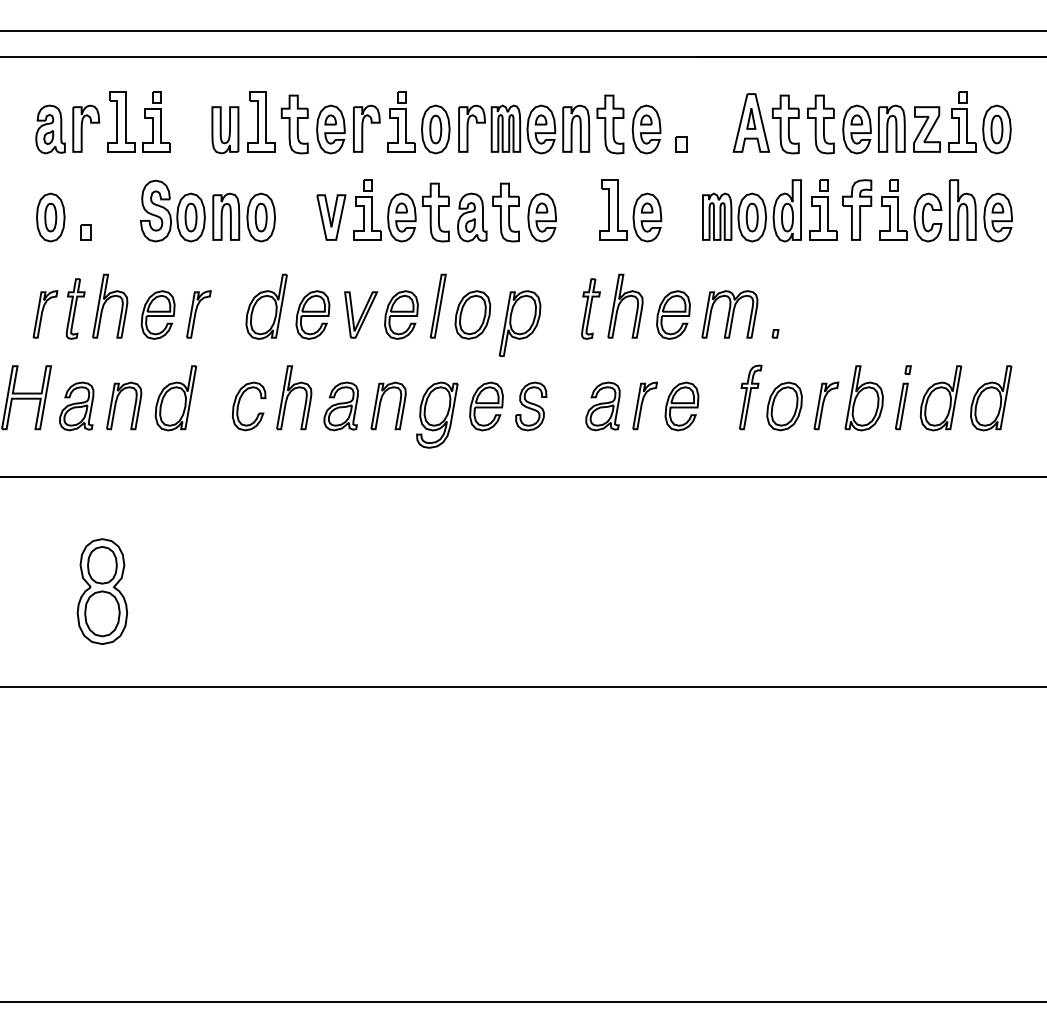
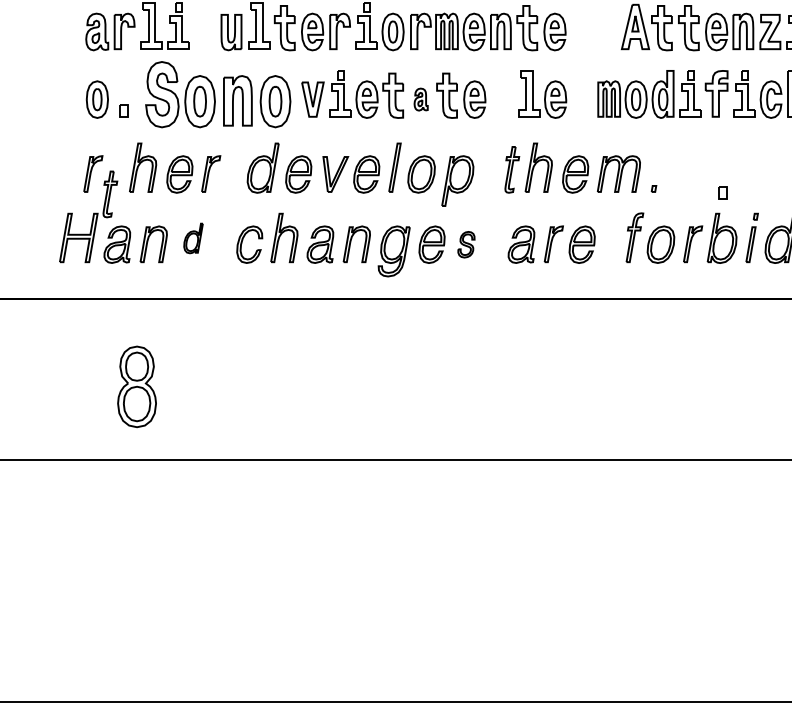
part: (681, 144) -> (723, 193), moved
part: (207, 210) -> (217, 94), size x1.4
part: (472, 217) -> (421, 99), size x0.6
part: (75, 308) -> (110, 194), moved
part: (175, 398) -> (193, 238), size x0.6
part: (531, 406) -> (466, 244), size x0.7

